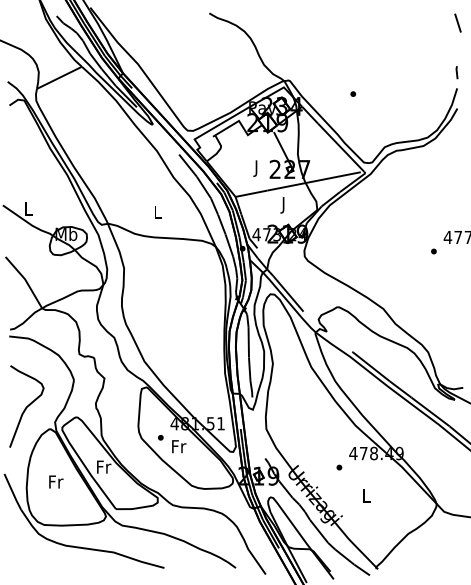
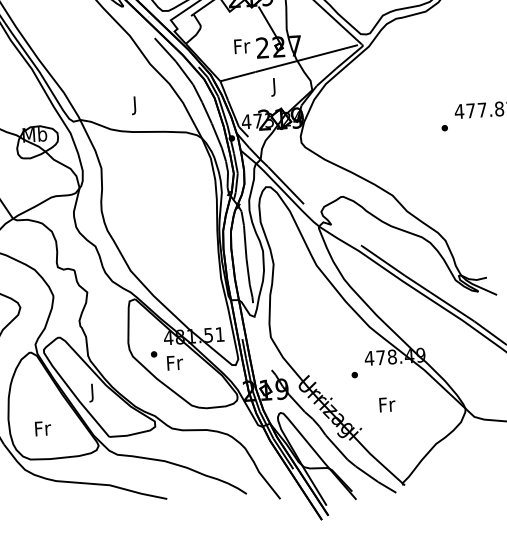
text: (257, 168) -> (242, 48), J -> Fr
text: (157, 213) -> (134, 105), L -> J
text: (104, 468) -> (93, 392), Fr -> J
text: (56, 481) -> (43, 428), moved
text: (366, 495) -> (386, 404), L -> Fr

